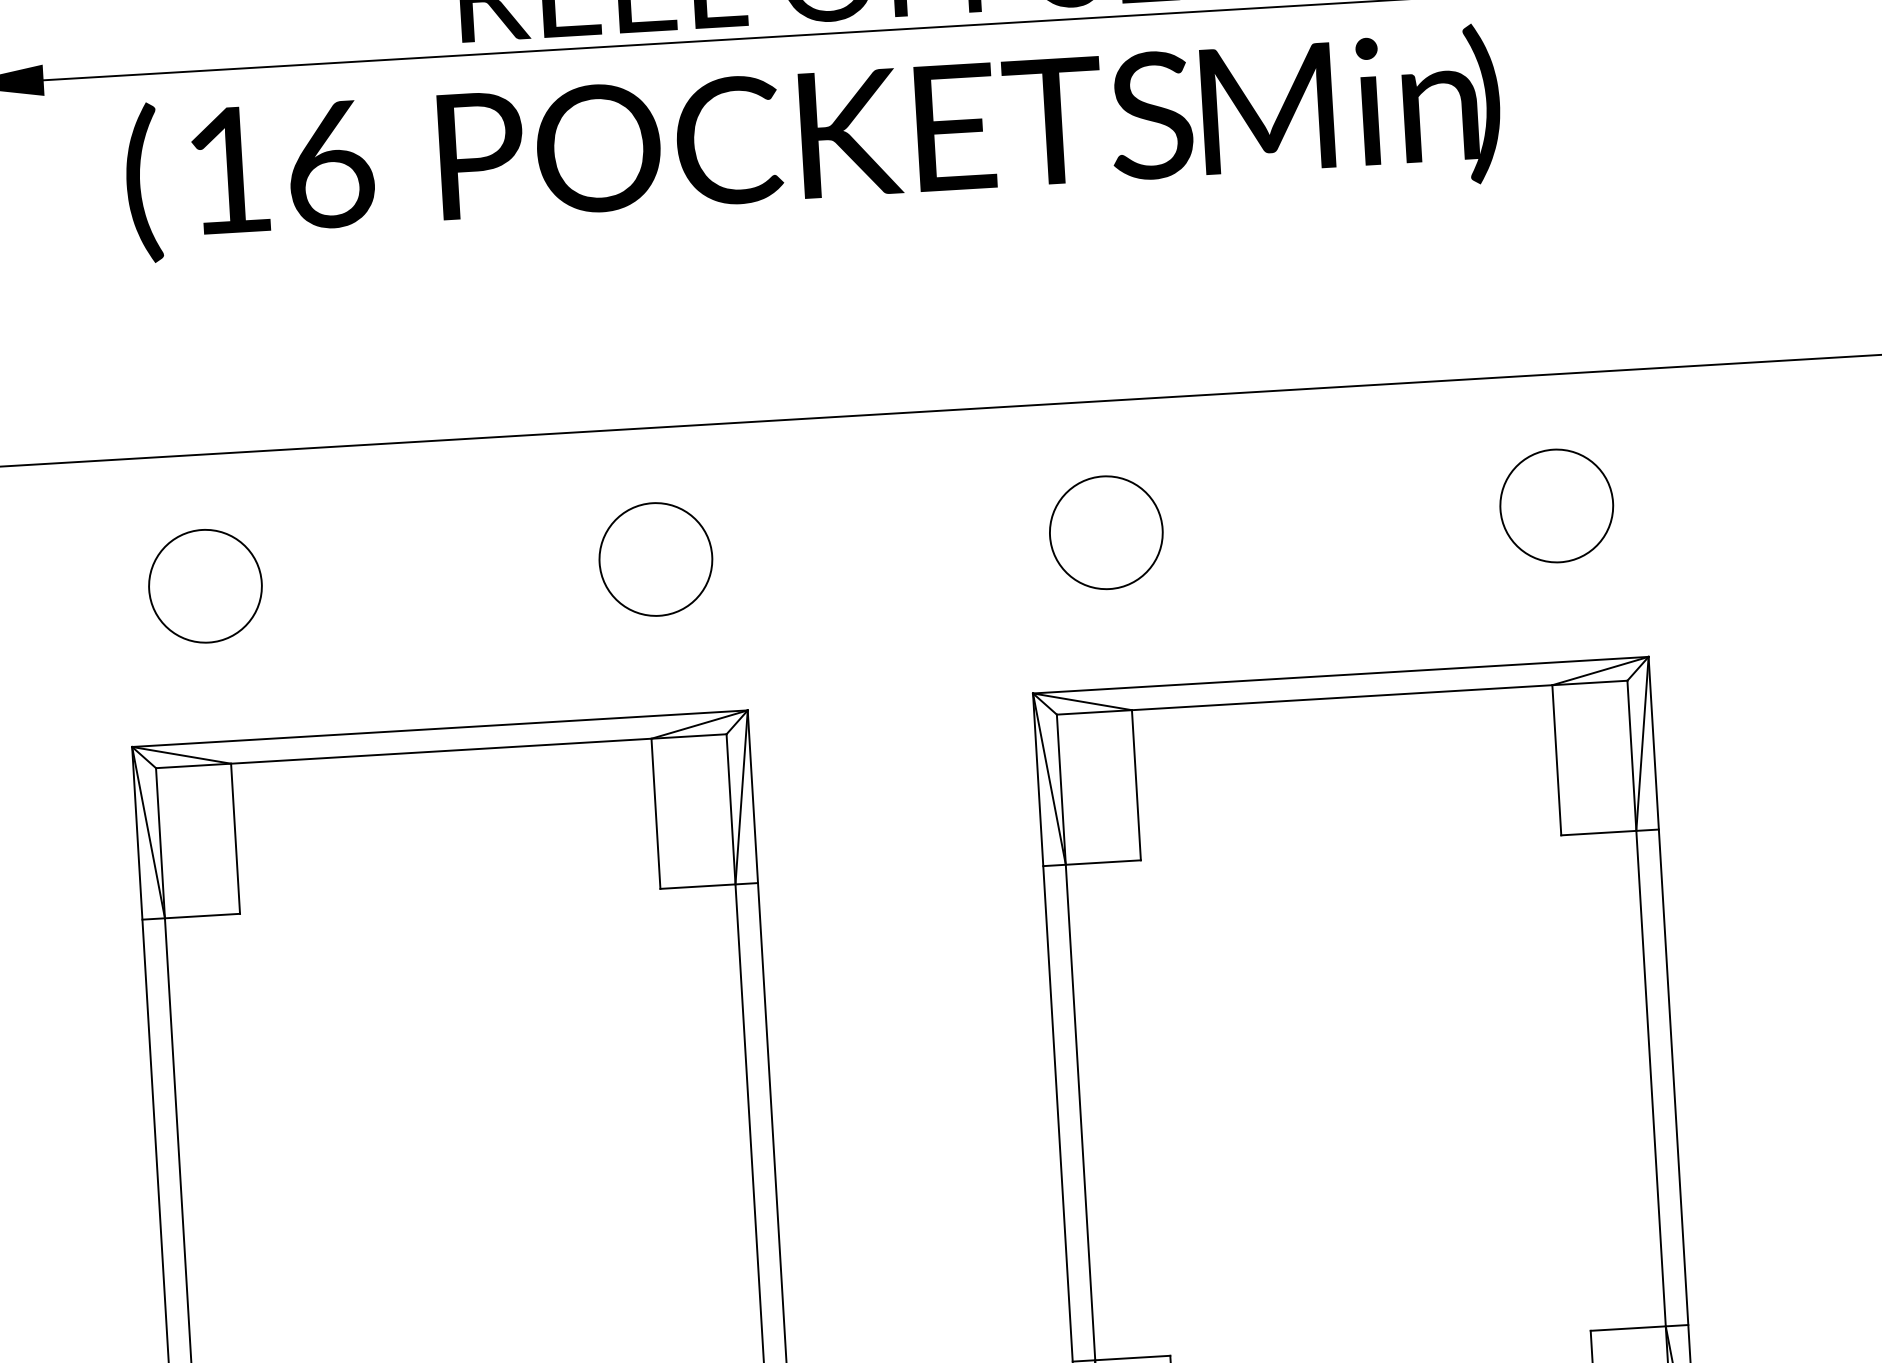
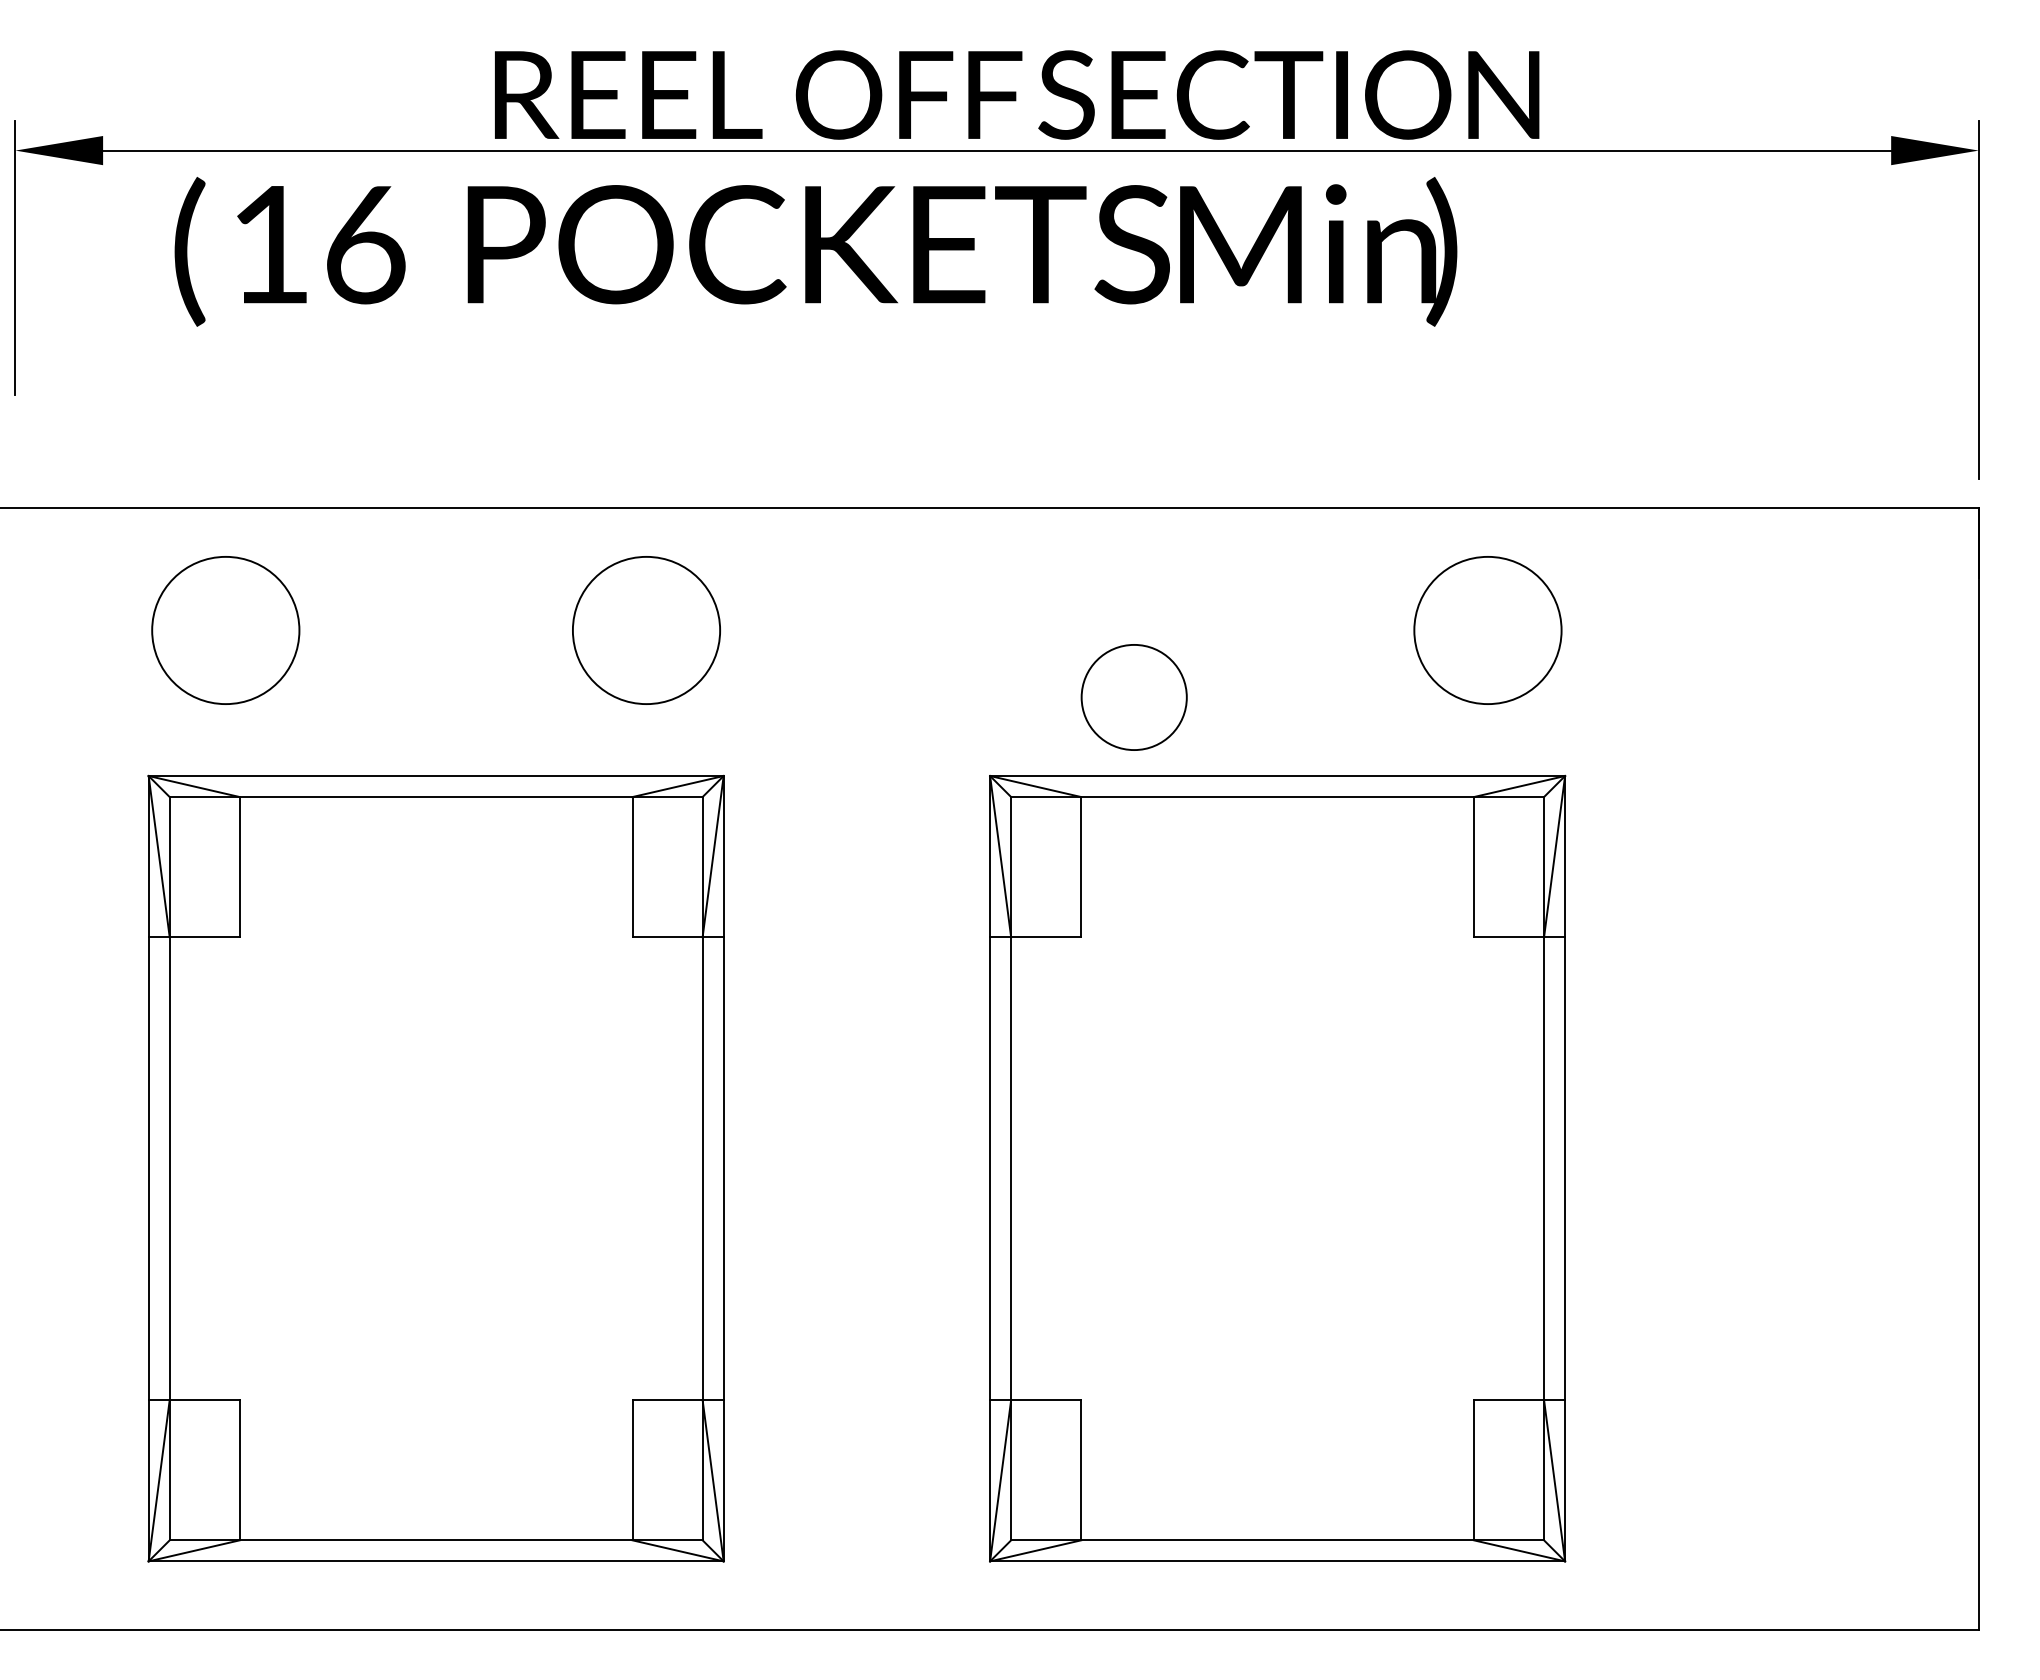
circle: (1556, 506) -> (1487, 630), size x1.4
circle: (1105, 532) -> (1133, 697), moved
circle: (655, 559) -> (646, 630), size x1.4
circle: (205, 586) -> (225, 630), size x1.4

